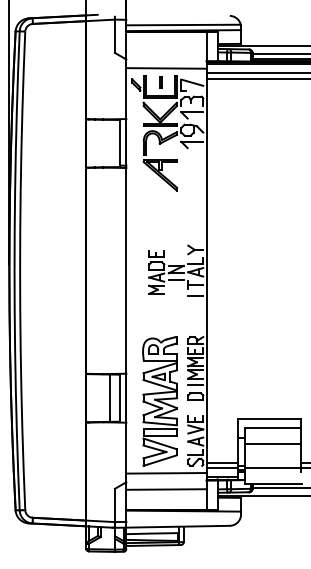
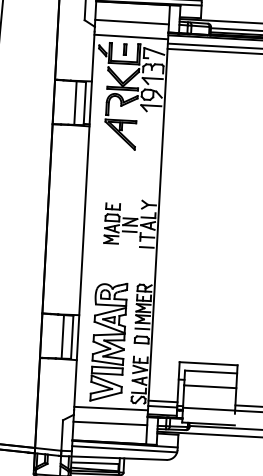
line: (166, 51) -> (132, 21), added
line: (109, 143) -> (75, 103), added
line: (183, 516) -> (124, 449), added

